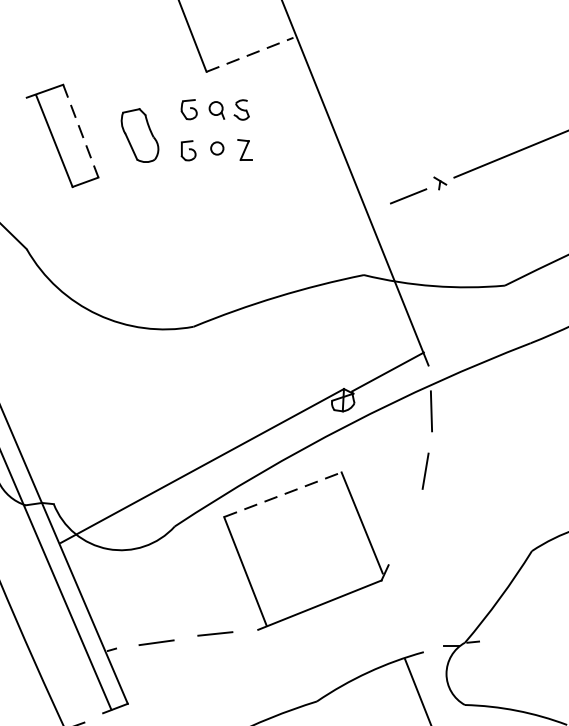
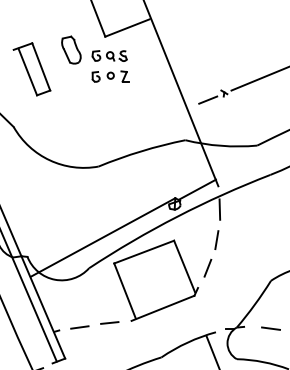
line: (250, 55) -> (127, 28), dashed -> solid
line: (81, 132) -> (41, 67), dashed -> solid
part: (140, 134) -> (71, 49), moved
line: (283, 493) -> (144, 251), dashed -> solid
line: (407, 524) -> (207, 267), added
line: (530, 644) -> (270, 328), added

